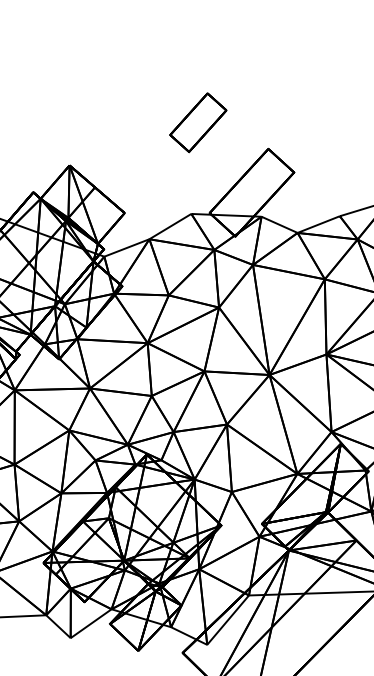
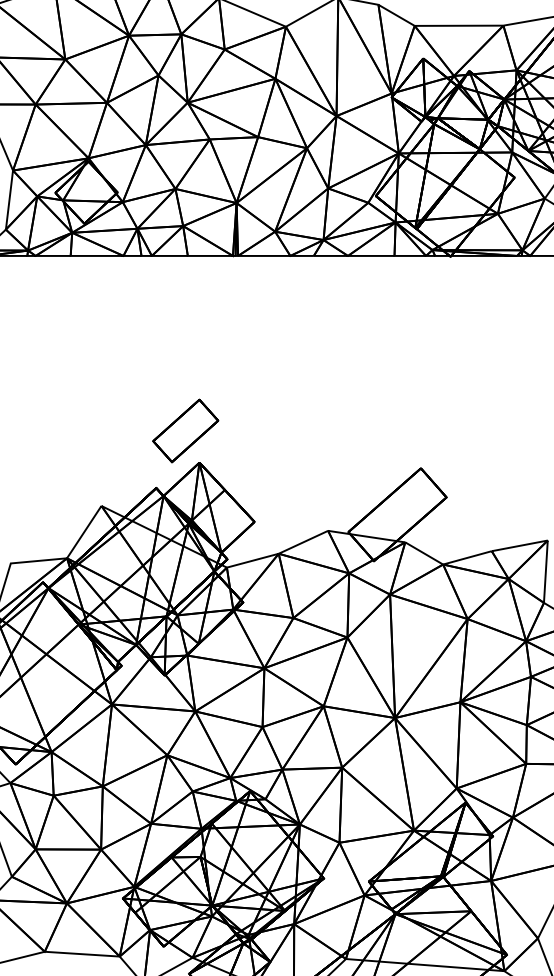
part: (198, 122) -> (185, 430), moved

